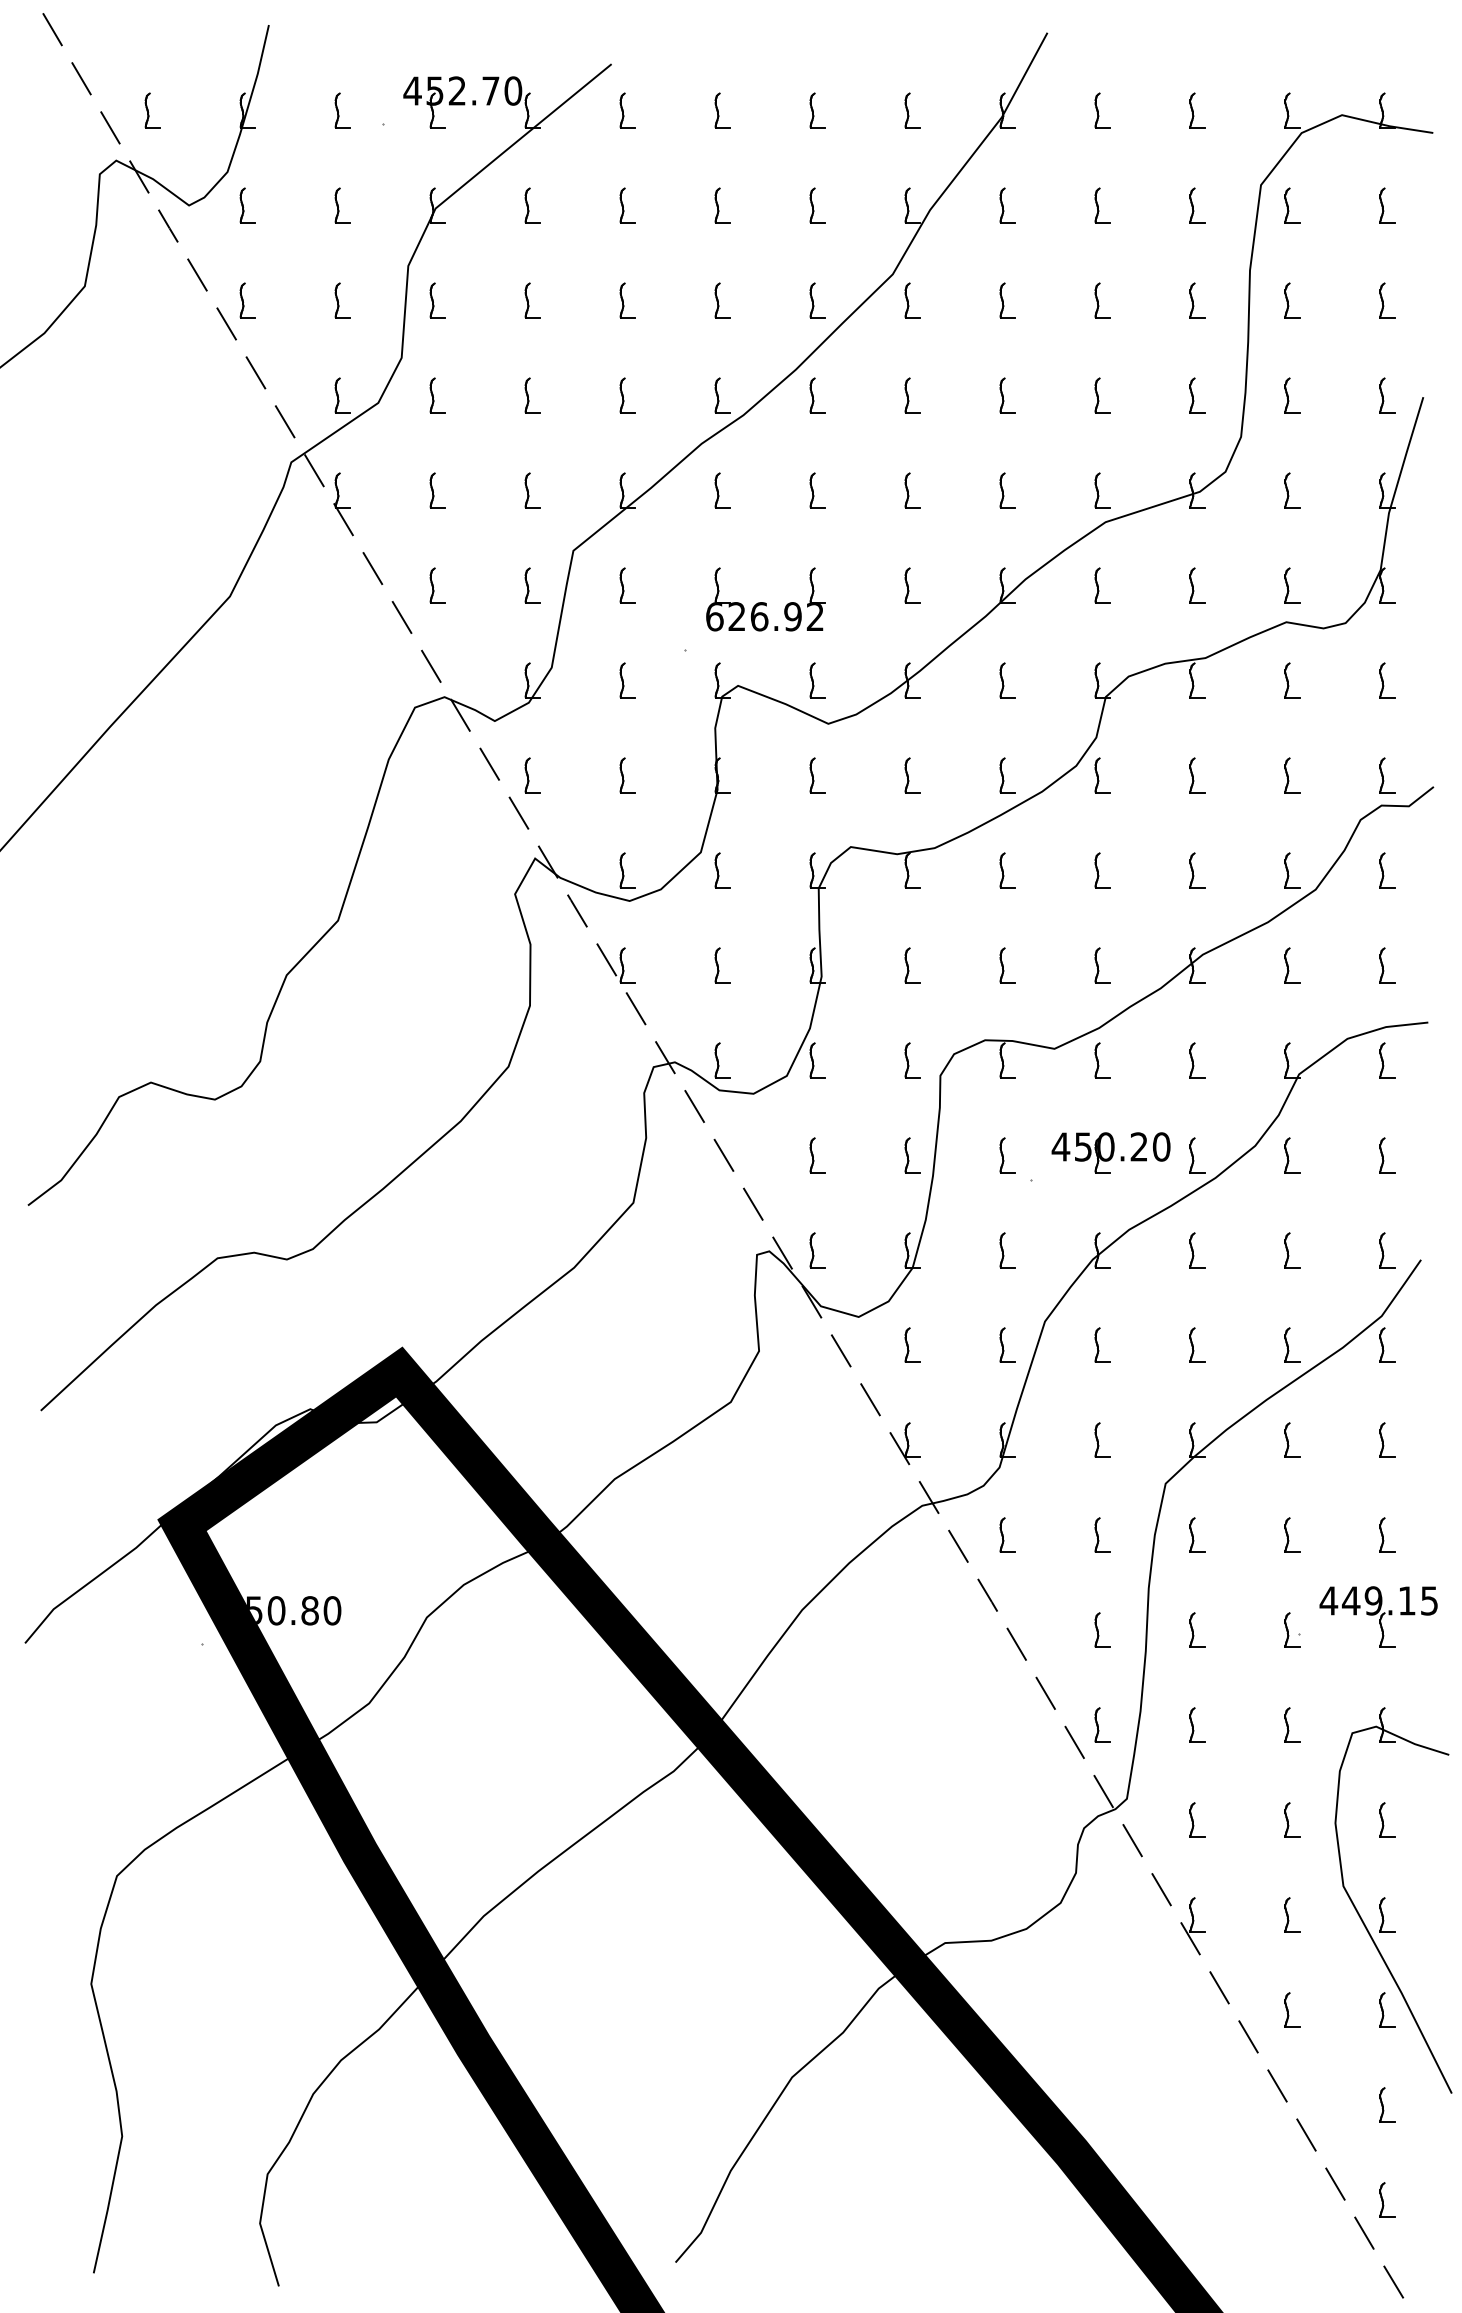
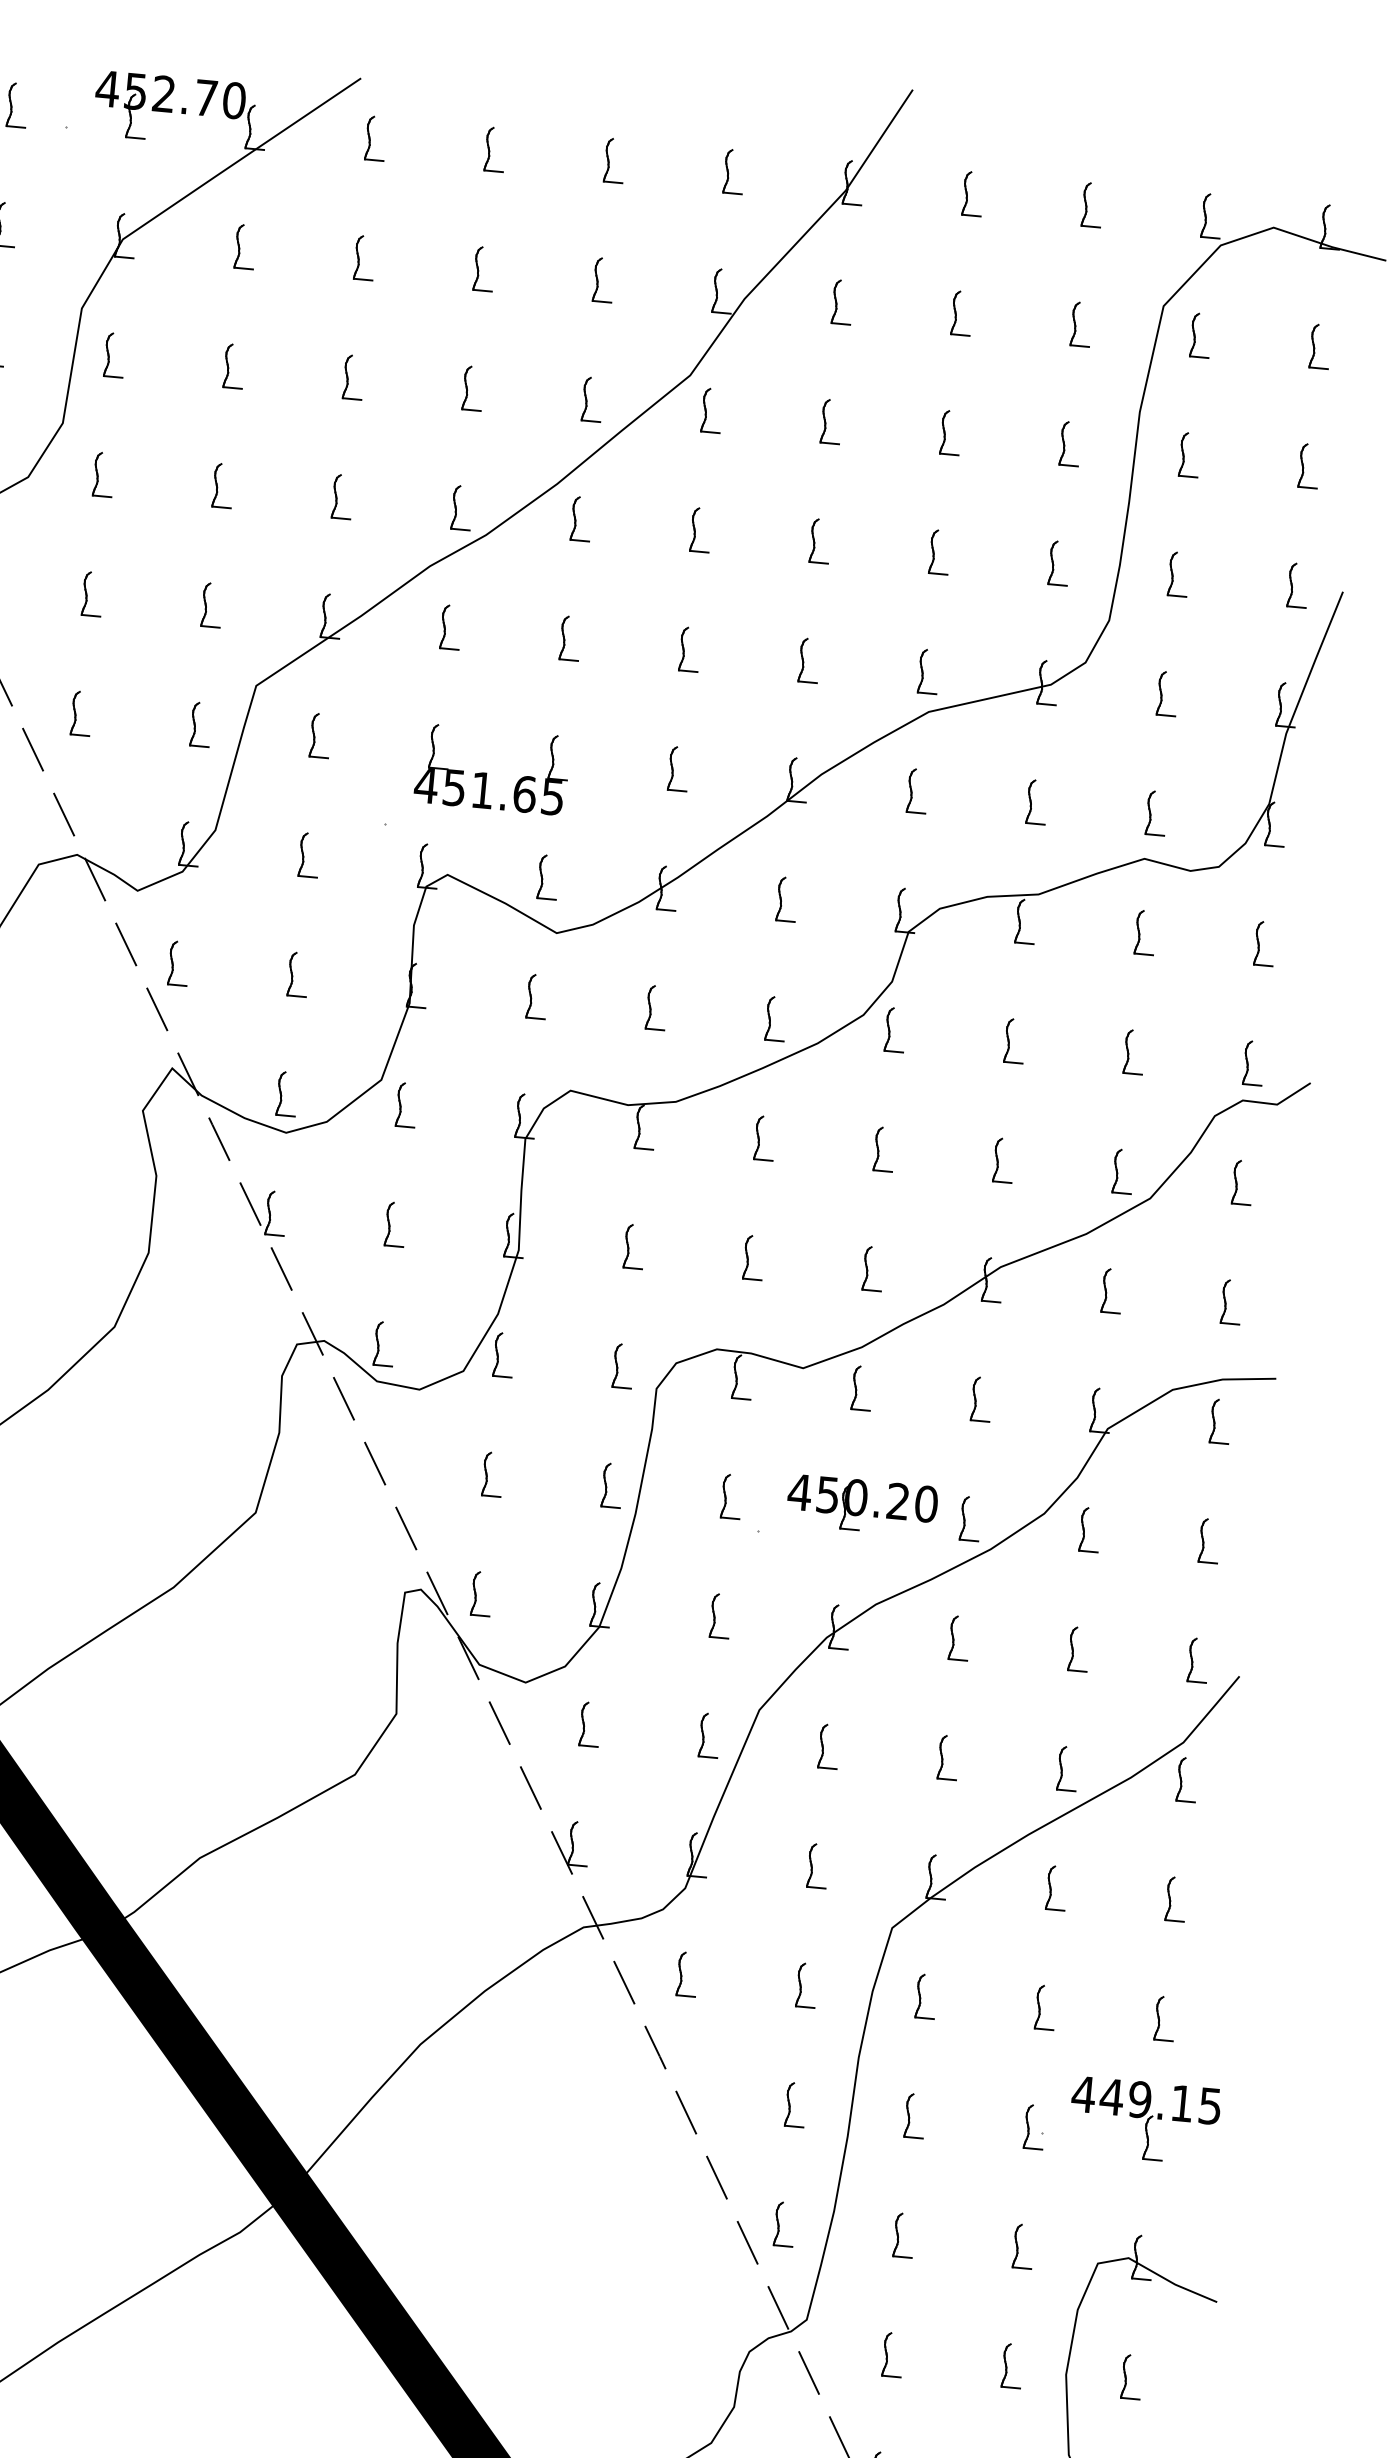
text: (764, 616) -> (488, 790), 626.92 -> 451.65

